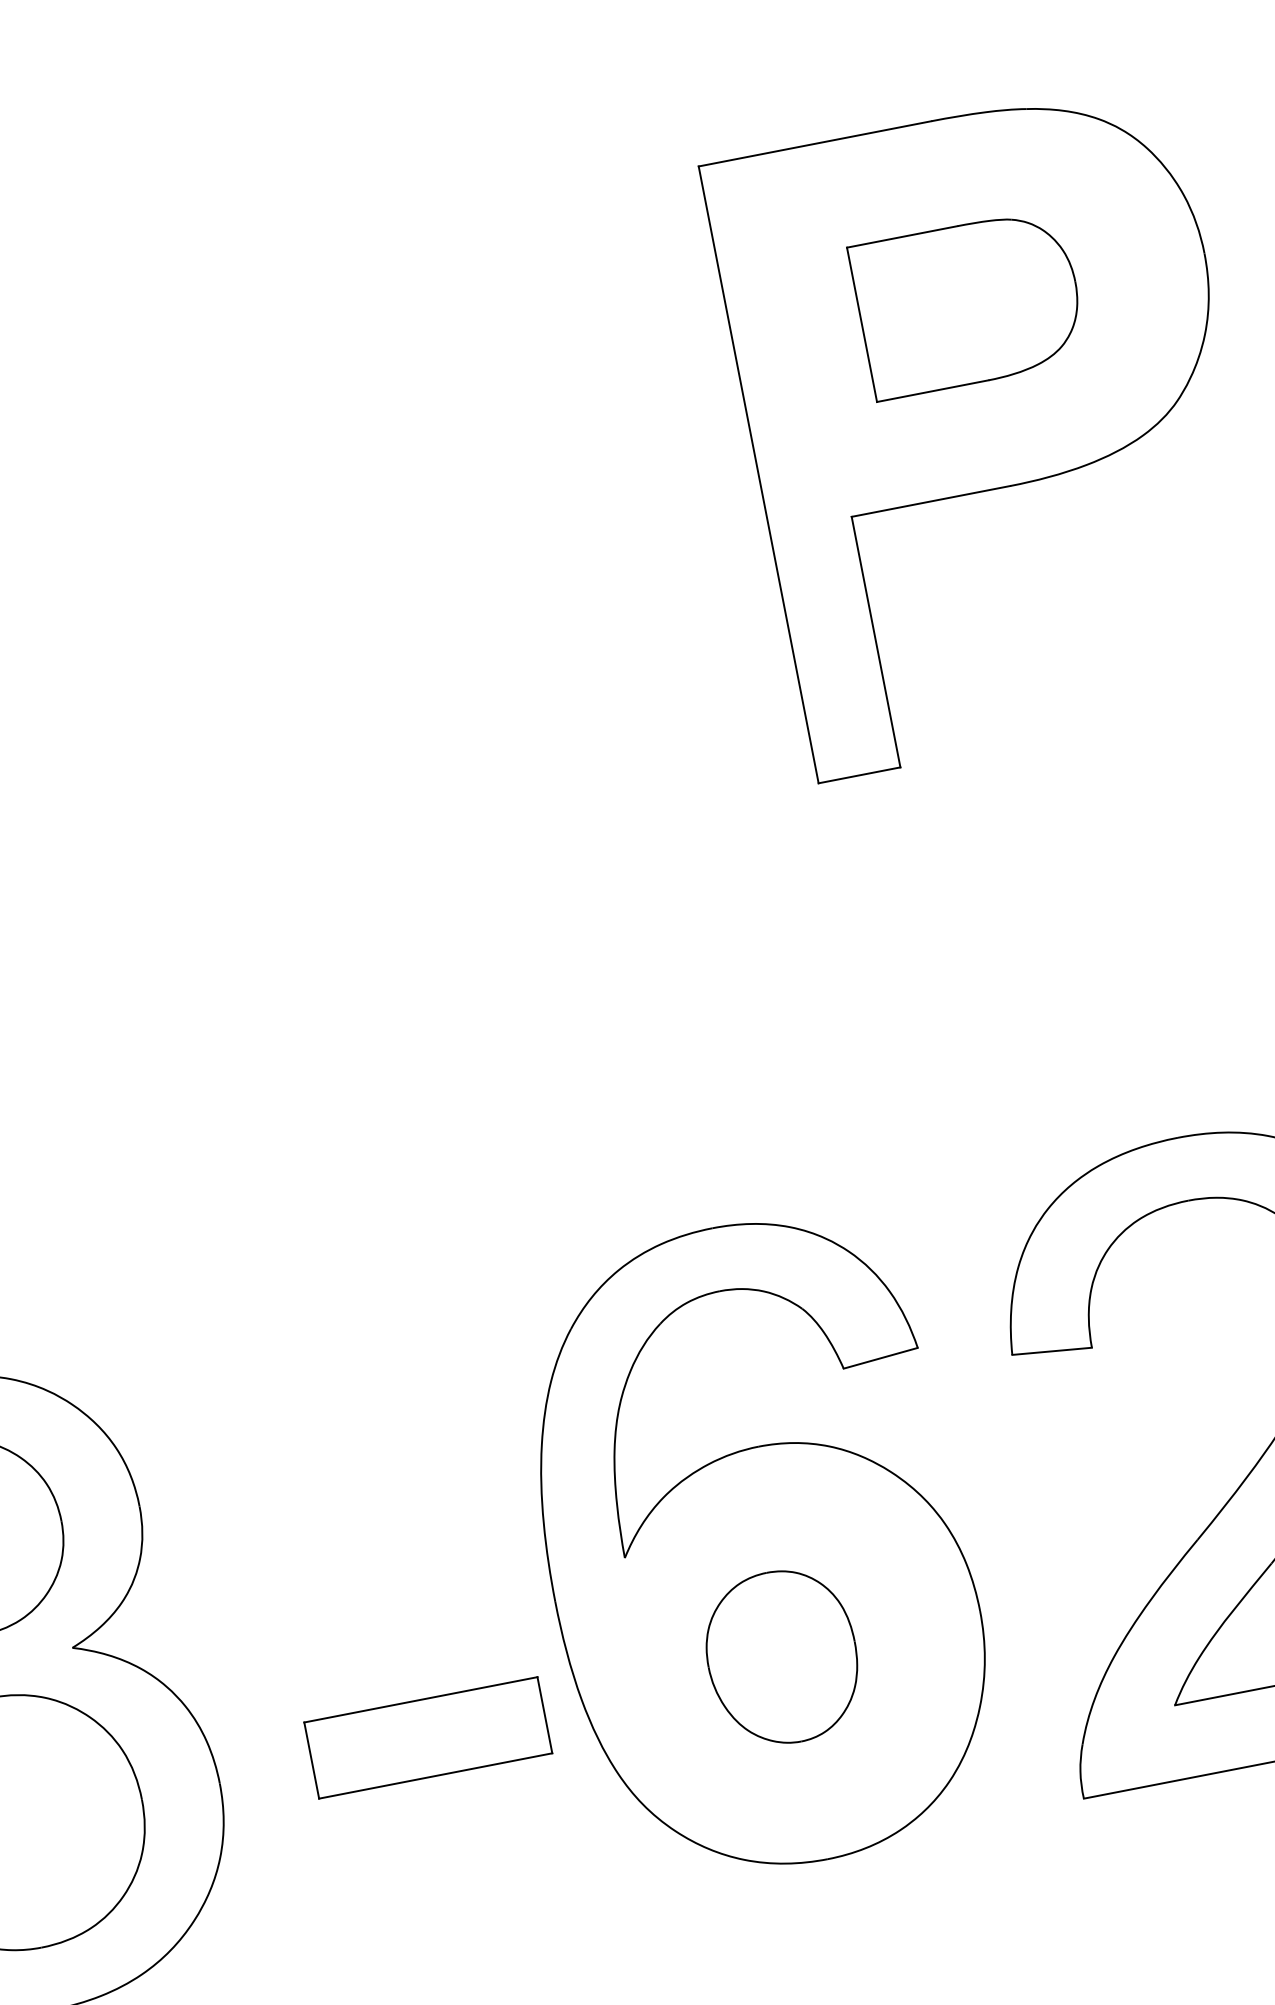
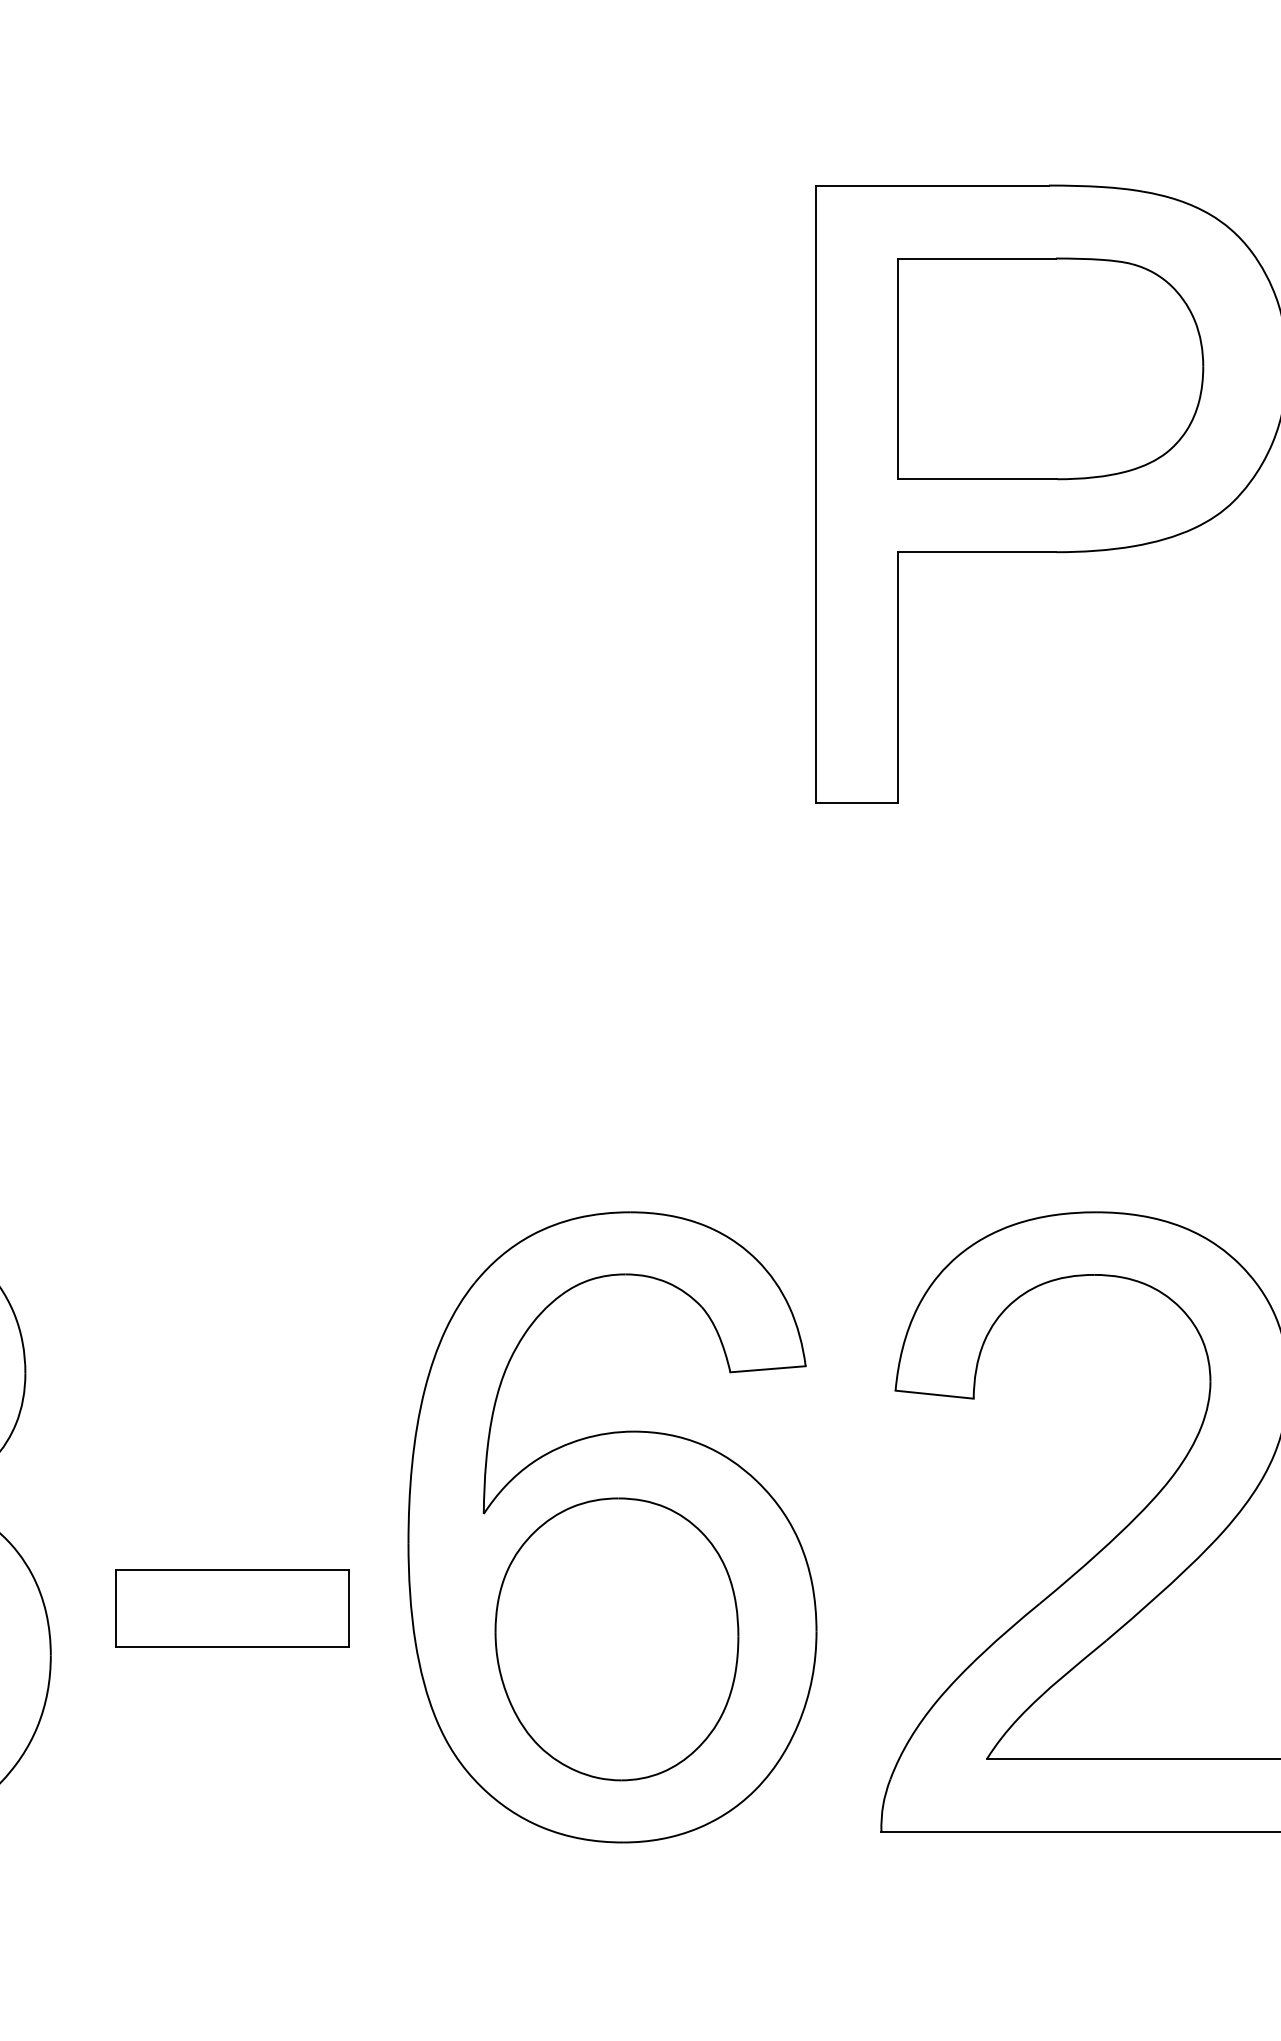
part: (968, 303) -> (1050, 368), size x1.43
part: (781, 1657) -> (616, 1639), size x1.67
part: (428, 1737) -> (232, 1608), moved

